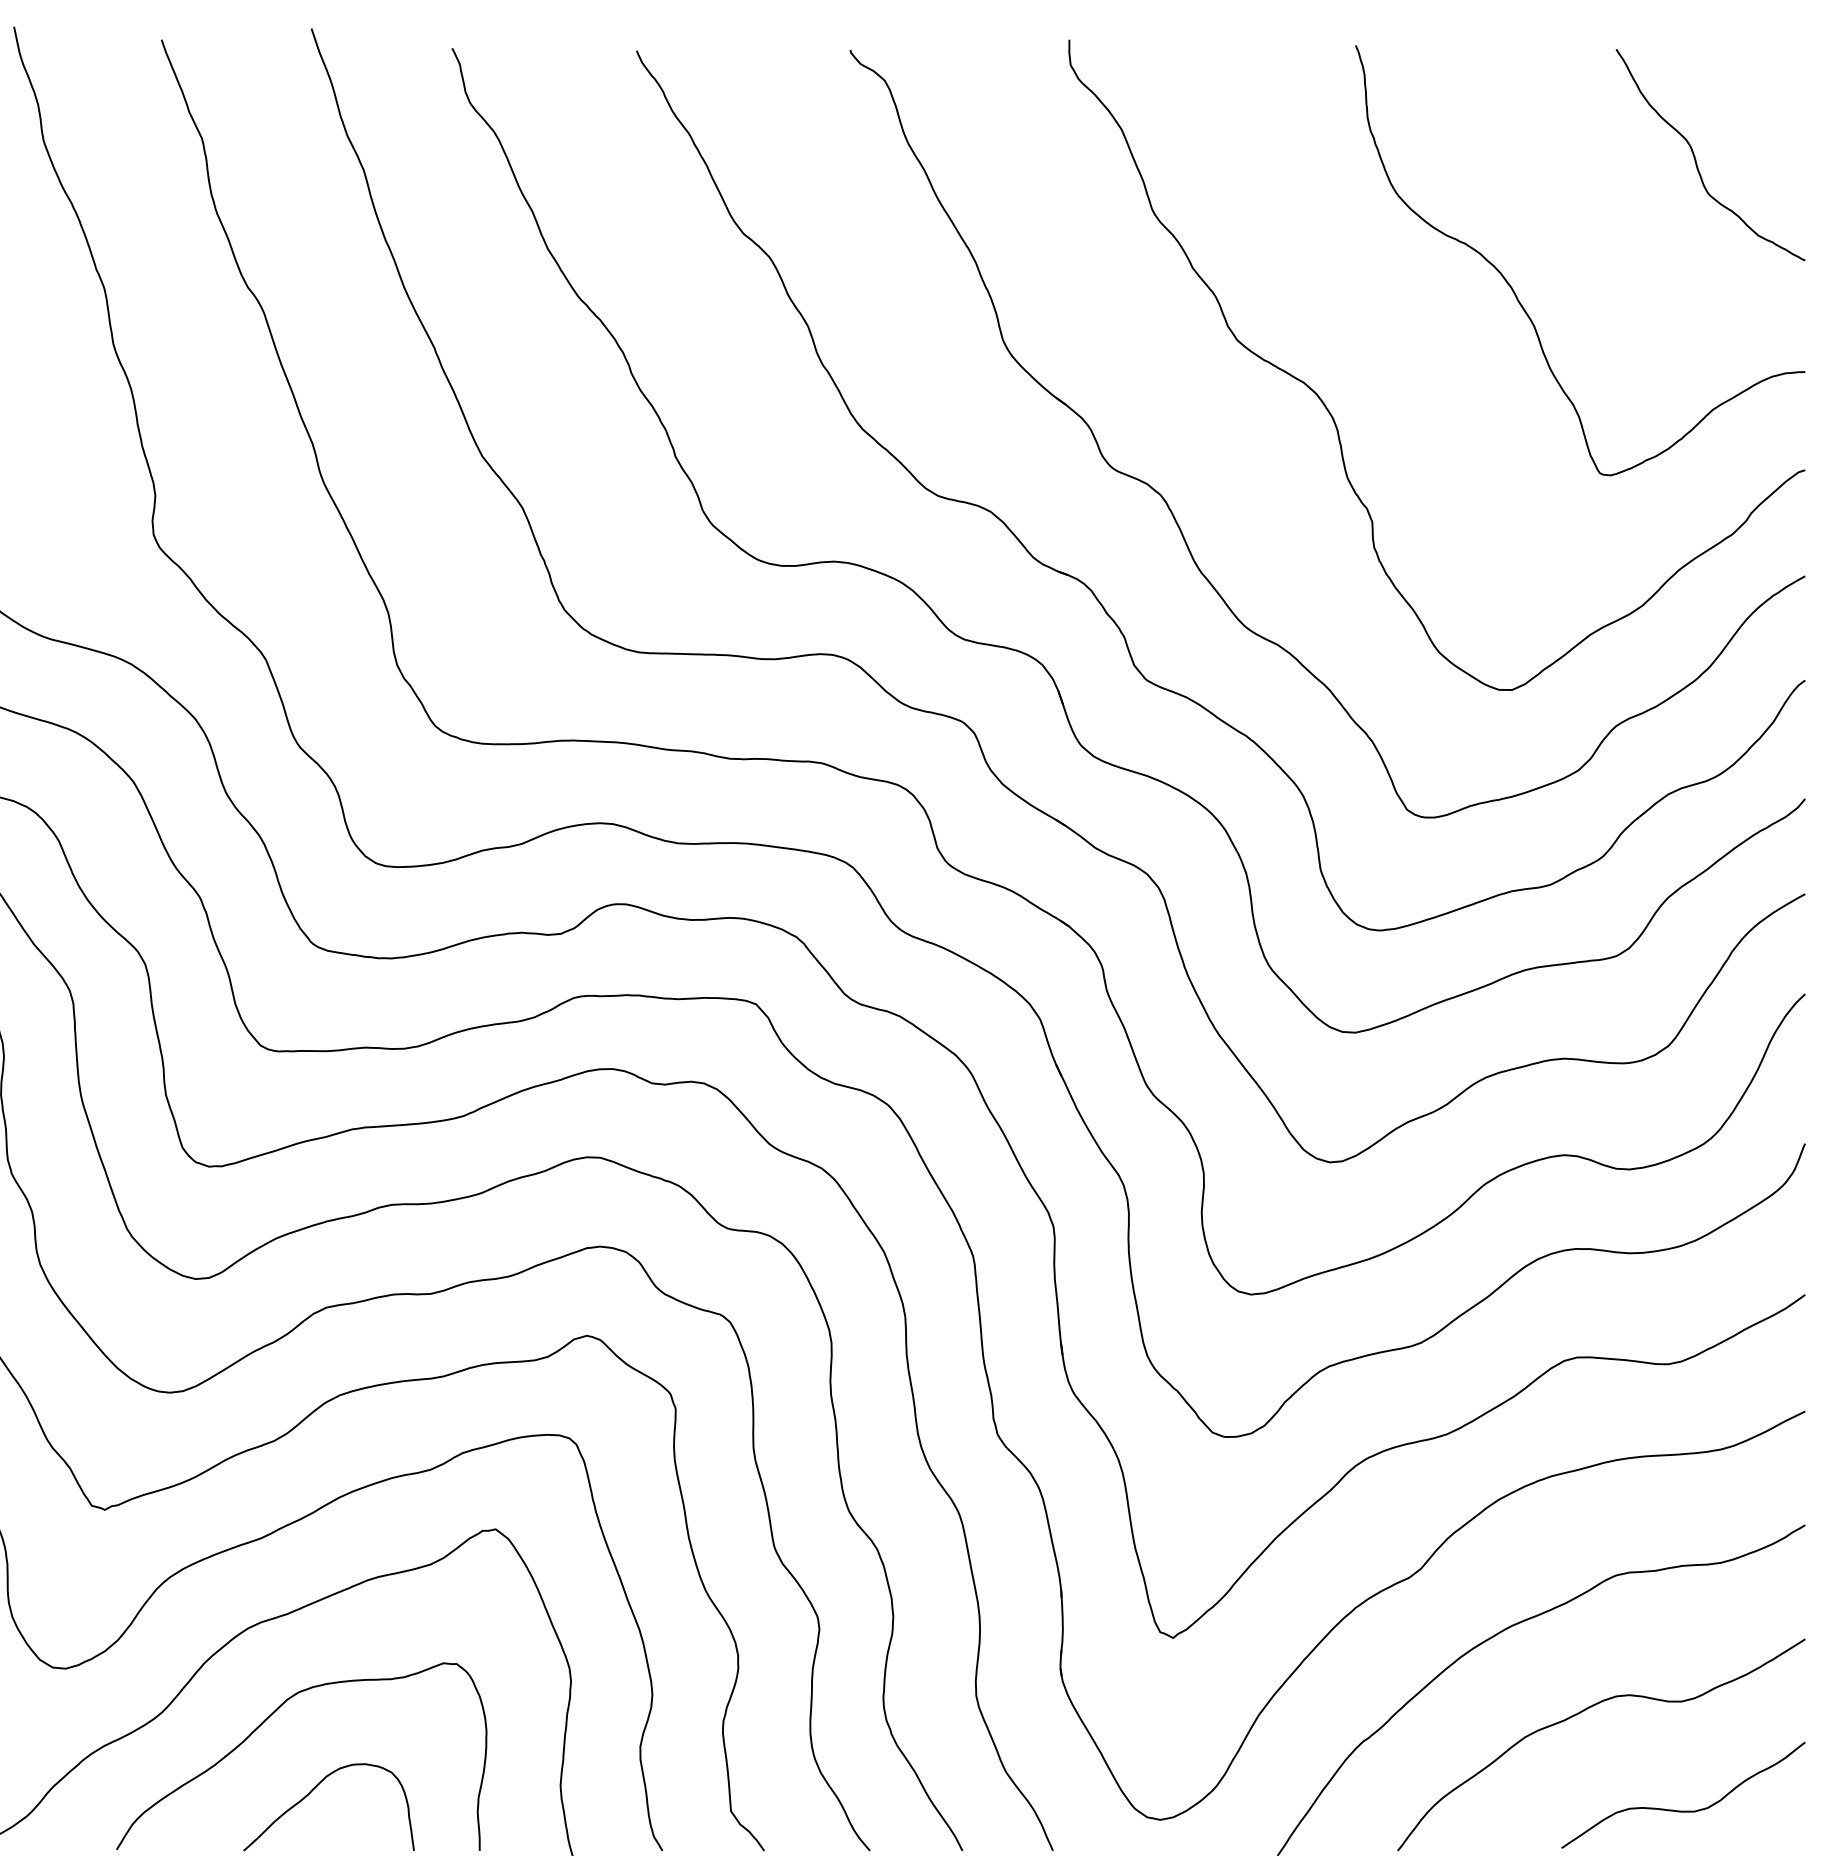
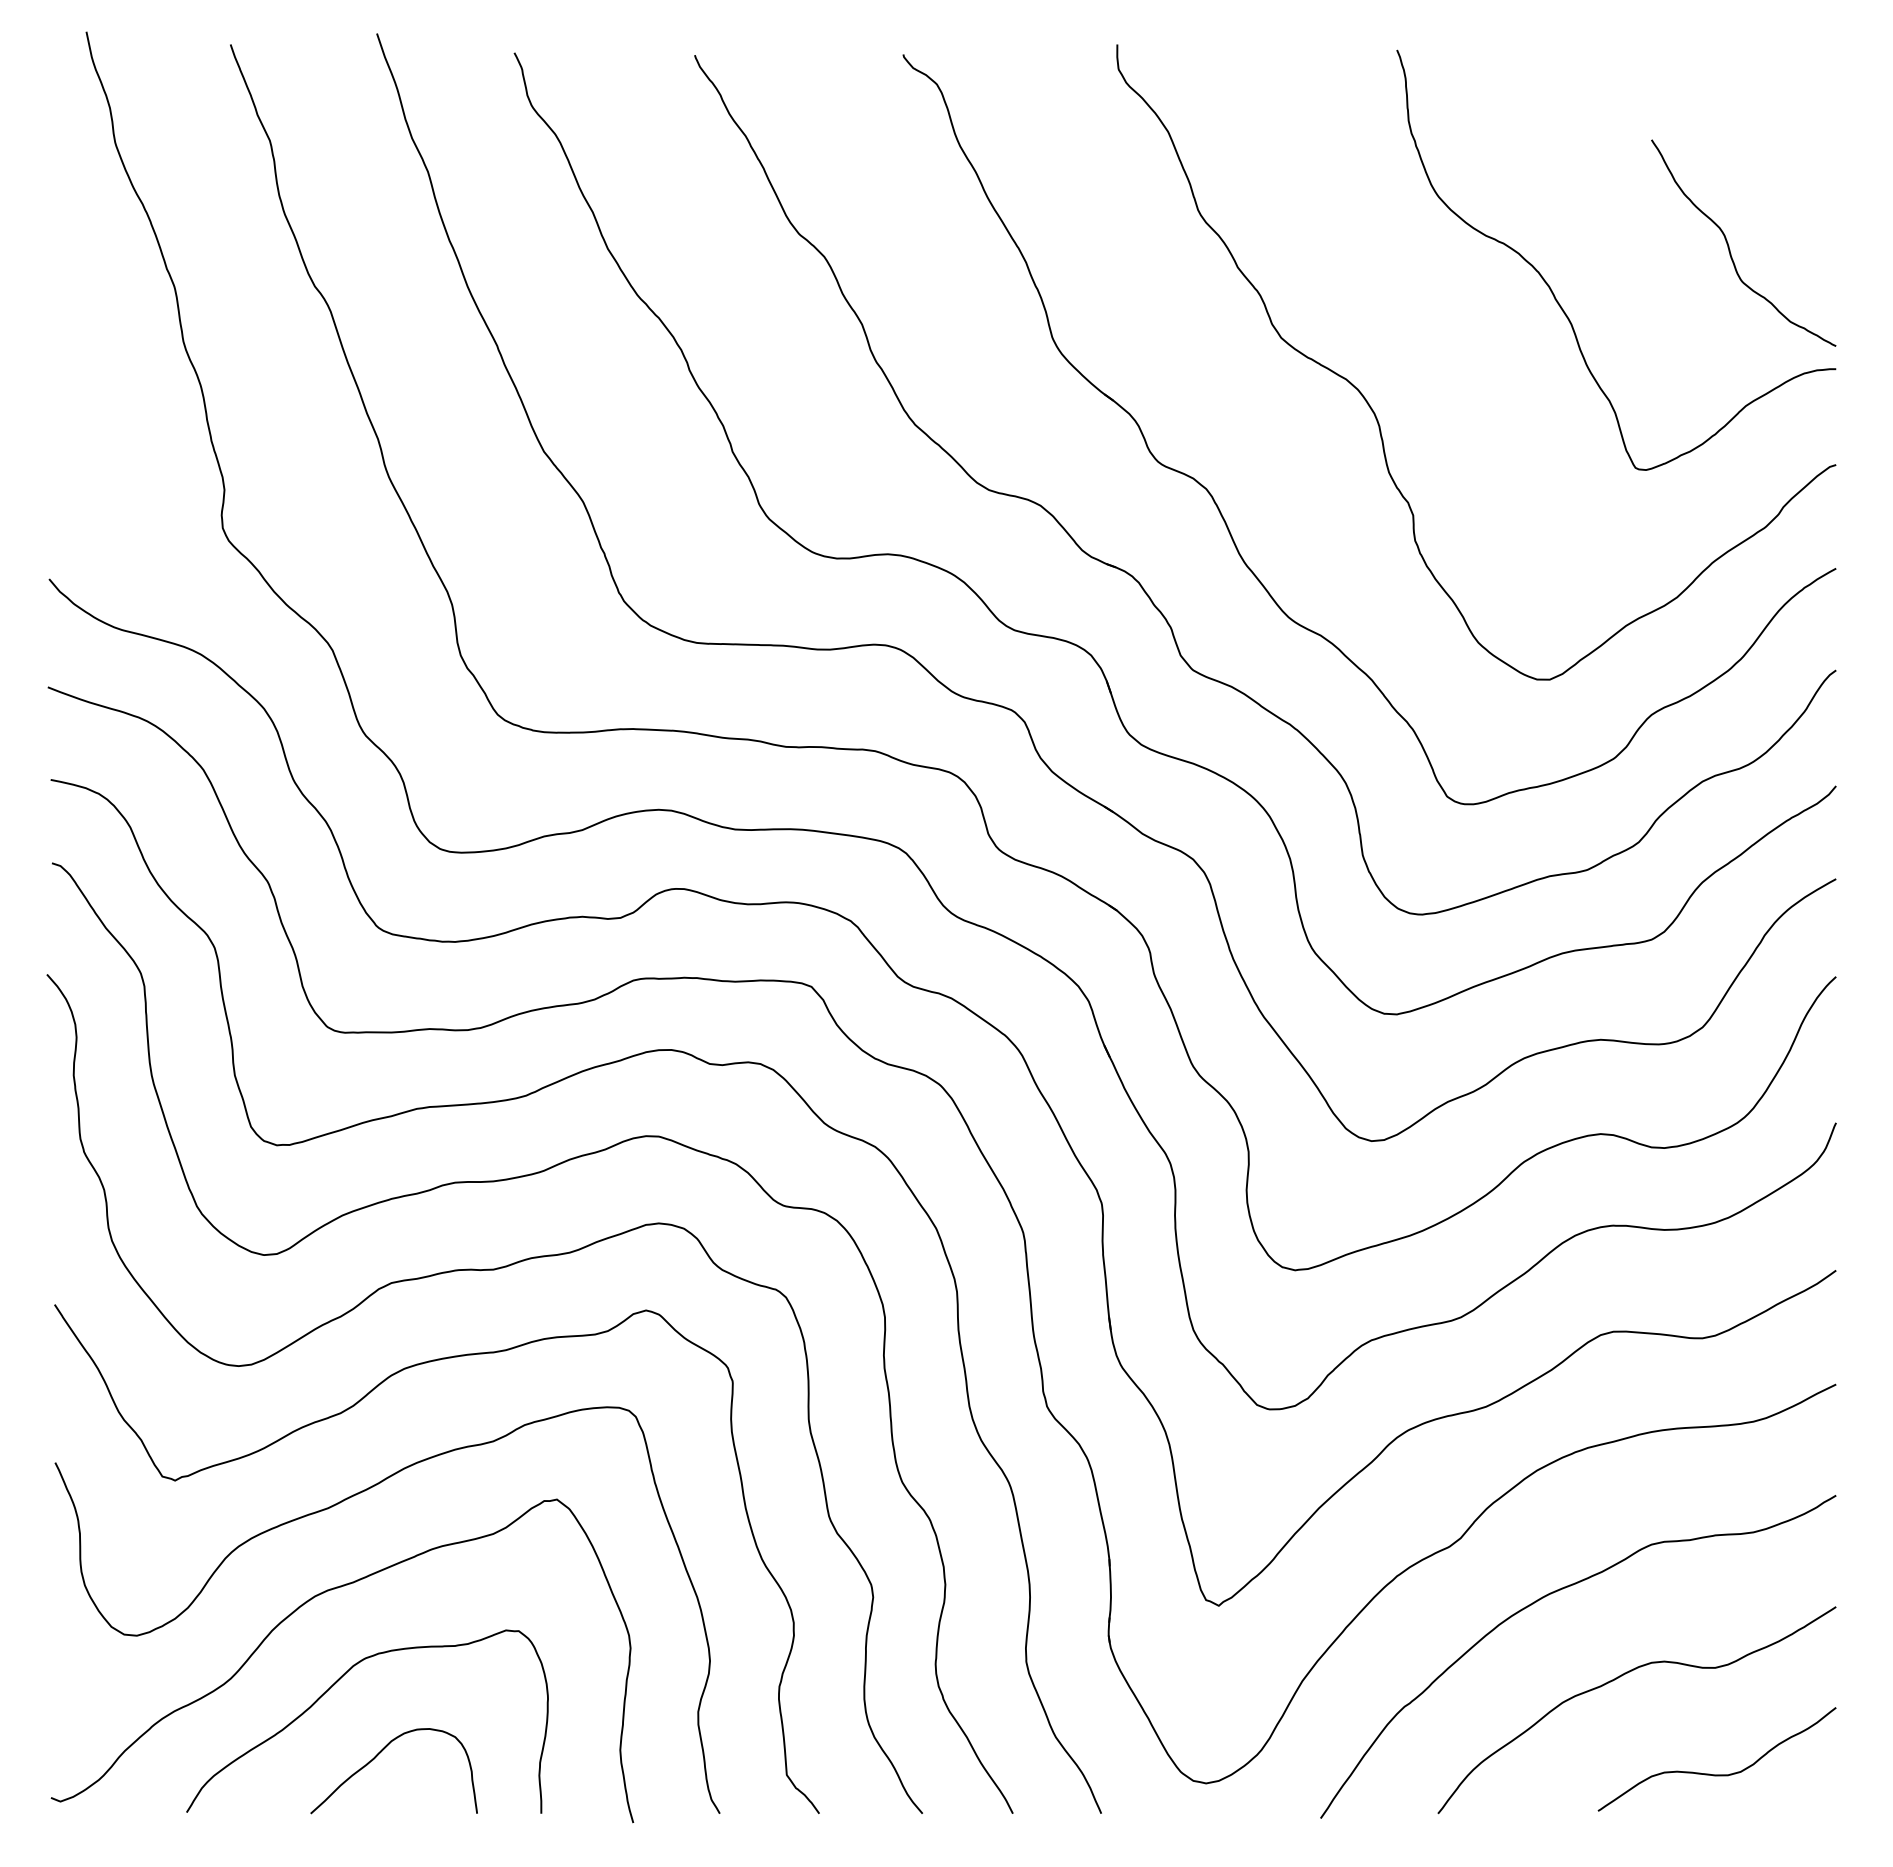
curve: (1696, 157) -> (1729, 245), moved

